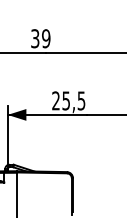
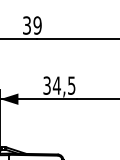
text: (61, 100) -> (52, 85), 25,5 -> 34,5

